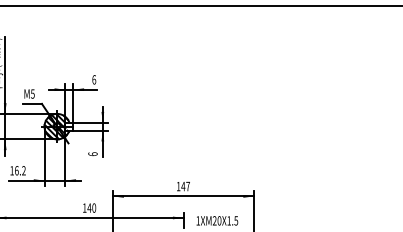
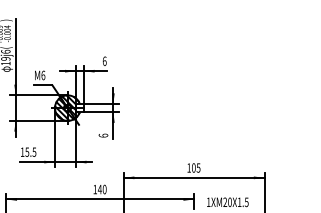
text: (32, 93) -> (43, 74), M5 -> M6
text: (19, 170) -> (30, 151), 16.2 -> 15.5
text: (185, 186) -> (196, 167), 147 -> 105

